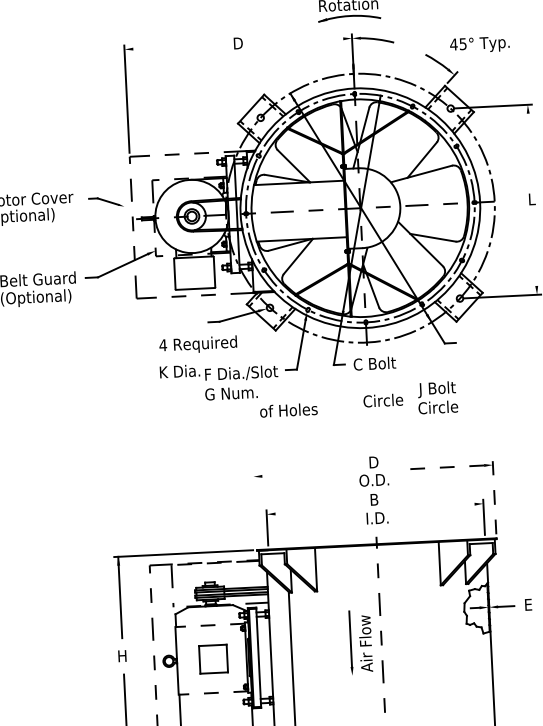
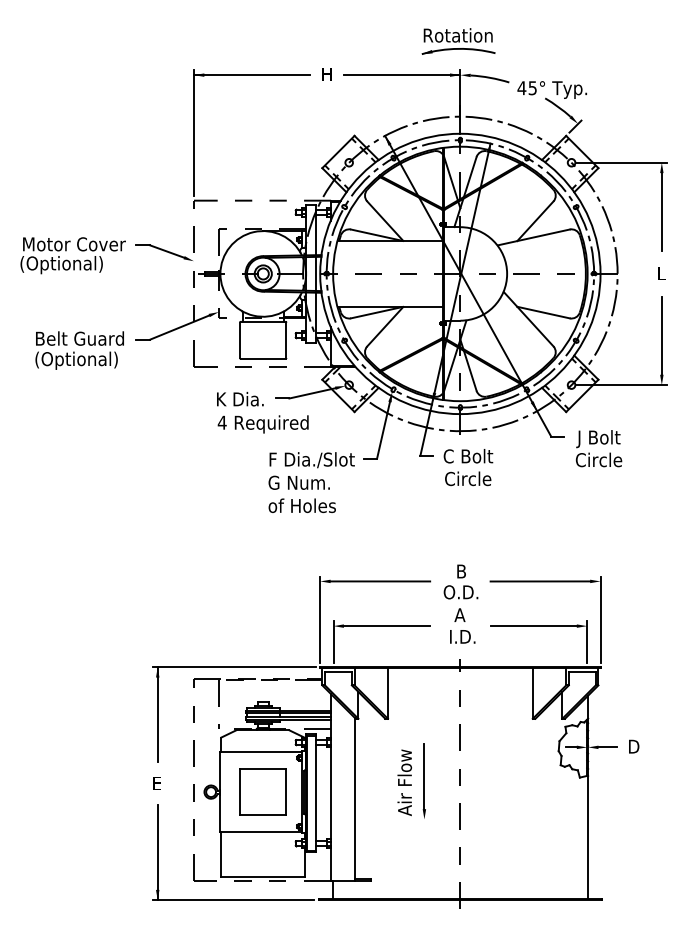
line: (302, 41) -> (402, 75), added
text: (238, 43) -> (327, 74), D -> H
text: (479, 44) -> (551, 89), moved
line: (173, 47) -> (251, 75), added
line: (529, 147) -> (661, 212), added
part: (105, 202) -> (163, 252), size x1.43
line: (534, 252) -> (661, 335), added
text: (180, 371) -> (240, 399), moved
text: (437, 397) -> (598, 448), moved
text: (383, 400) -> (468, 478), moved
text: (288, 410) -> (301, 505), moved
text: (373, 462) -> (461, 571), D -> B
line: (441, 467) -> (540, 581), dashed -> solid
line: (304, 474) -> (380, 581), added
line: (494, 497) -> (600, 619), dashed -> solid
text: (373, 500) -> (459, 615), B -> A
line: (437, 506) -> (533, 626), added
line: (255, 509) -> (320, 619), added
line: (311, 512) -> (386, 626), added
text: (528, 604) -> (634, 746), E -> D
line: (210, 625) -> (261, 752), dashed -> solid
text: (365, 643) -> (404, 782), moved
text: (122, 656) -> (156, 783), H -> E
part: (212, 658) -> (262, 791), size x1.43
line: (213, 692) -> (261, 831), dashed -> solid

